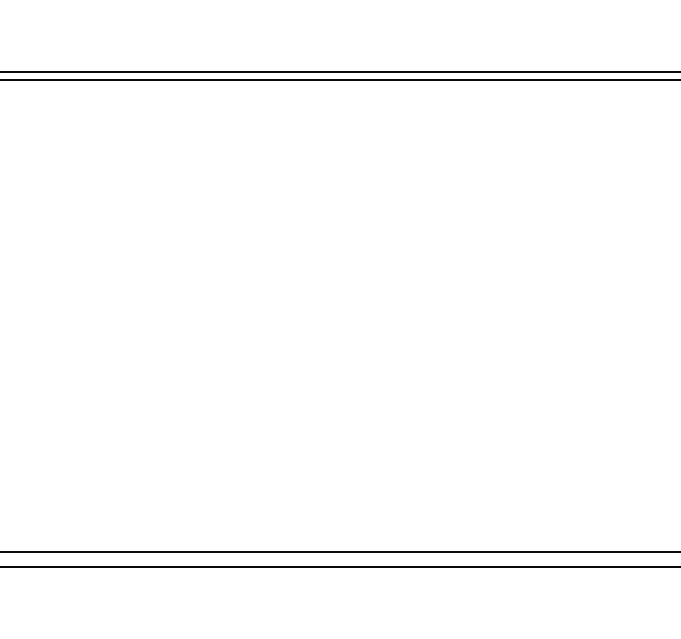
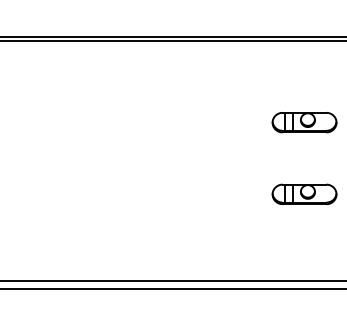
part: (597, 240) -> (304, 122), added
part: (597, 381) -> (304, 194), added

